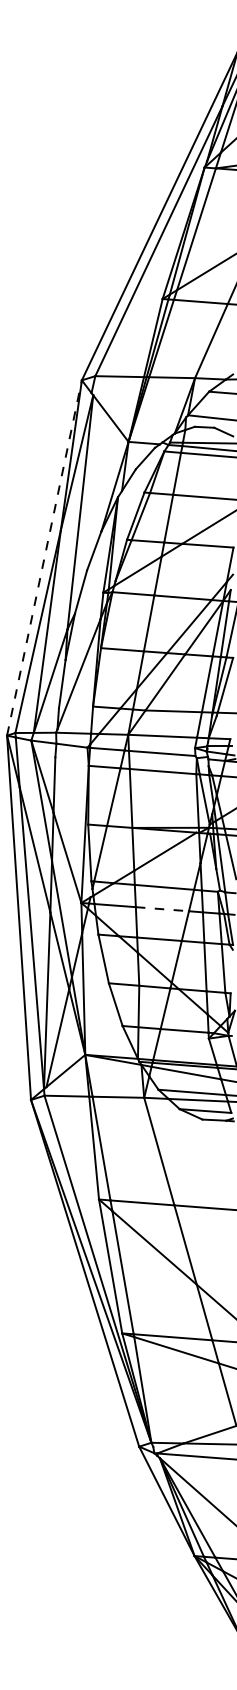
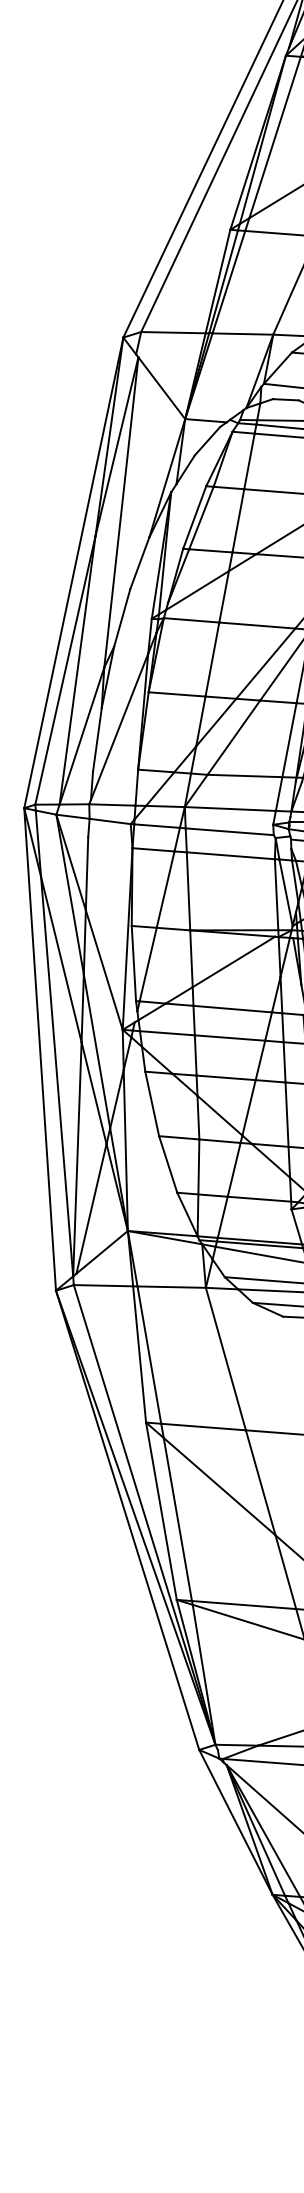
line: (44, 558) -> (73, 573), dashed -> solid
line: (162, 909) -> (230, 1038), dashed -> solid

